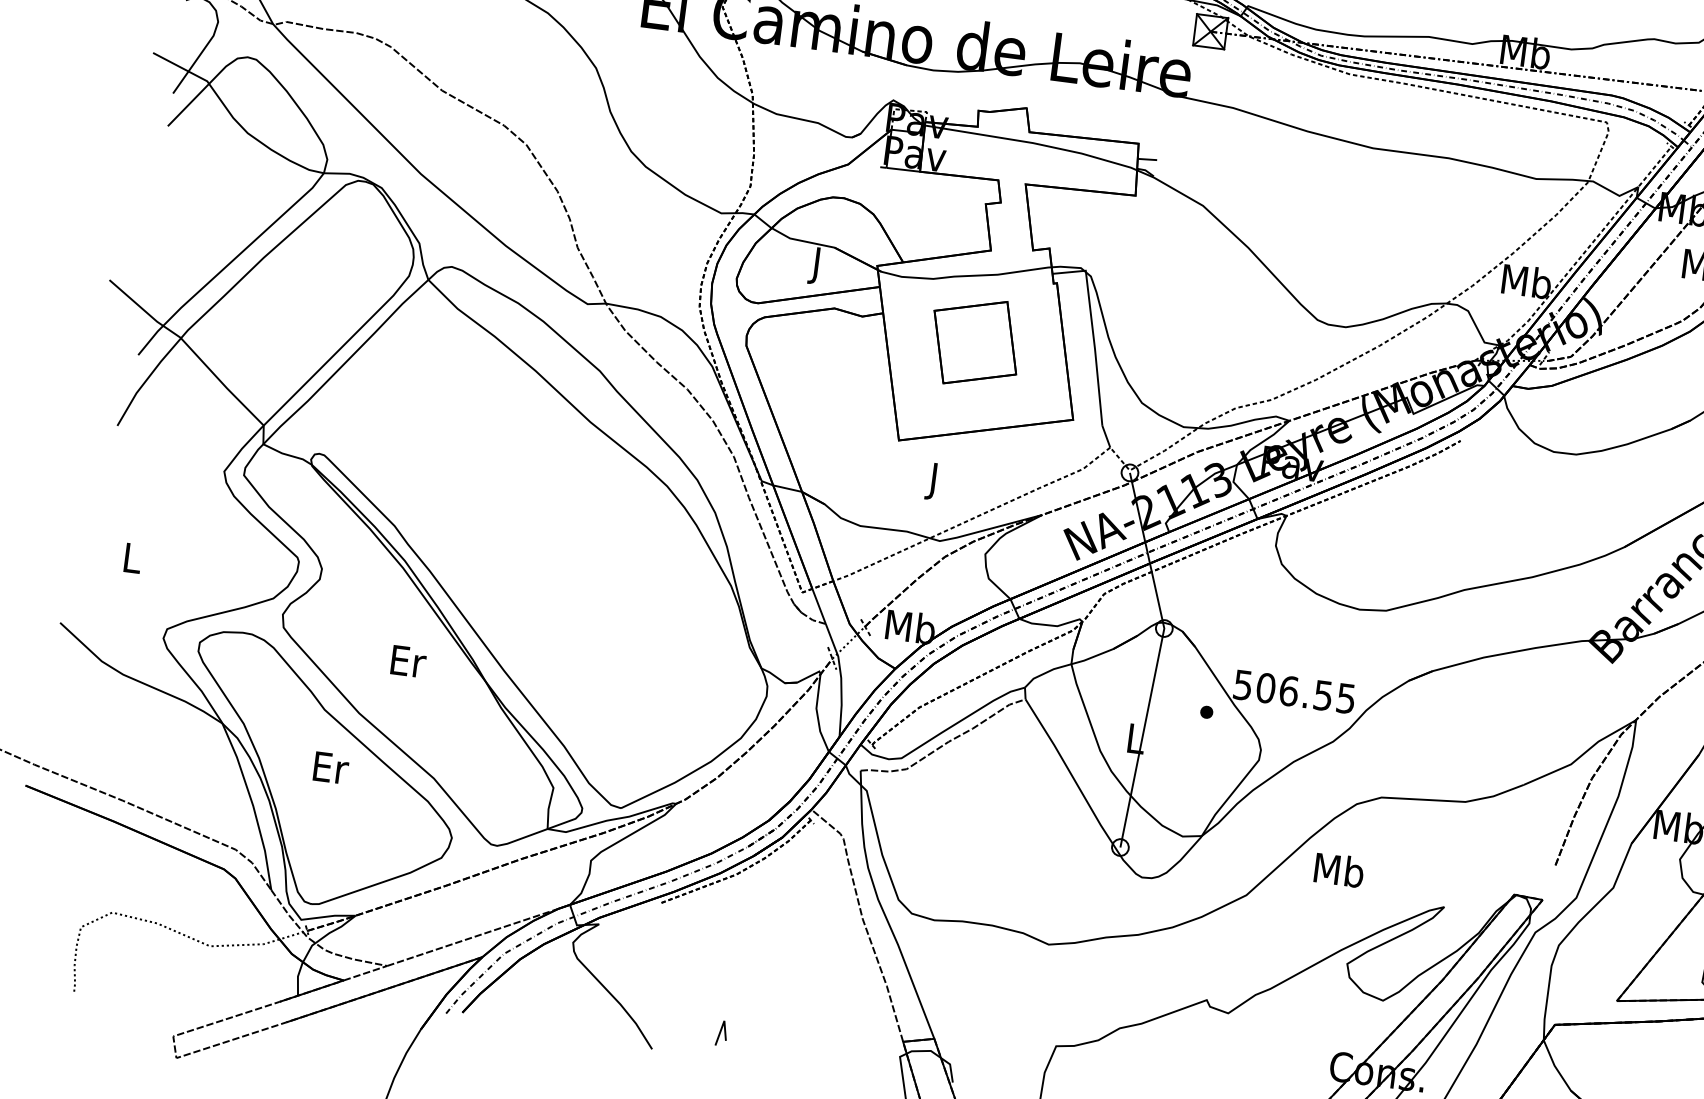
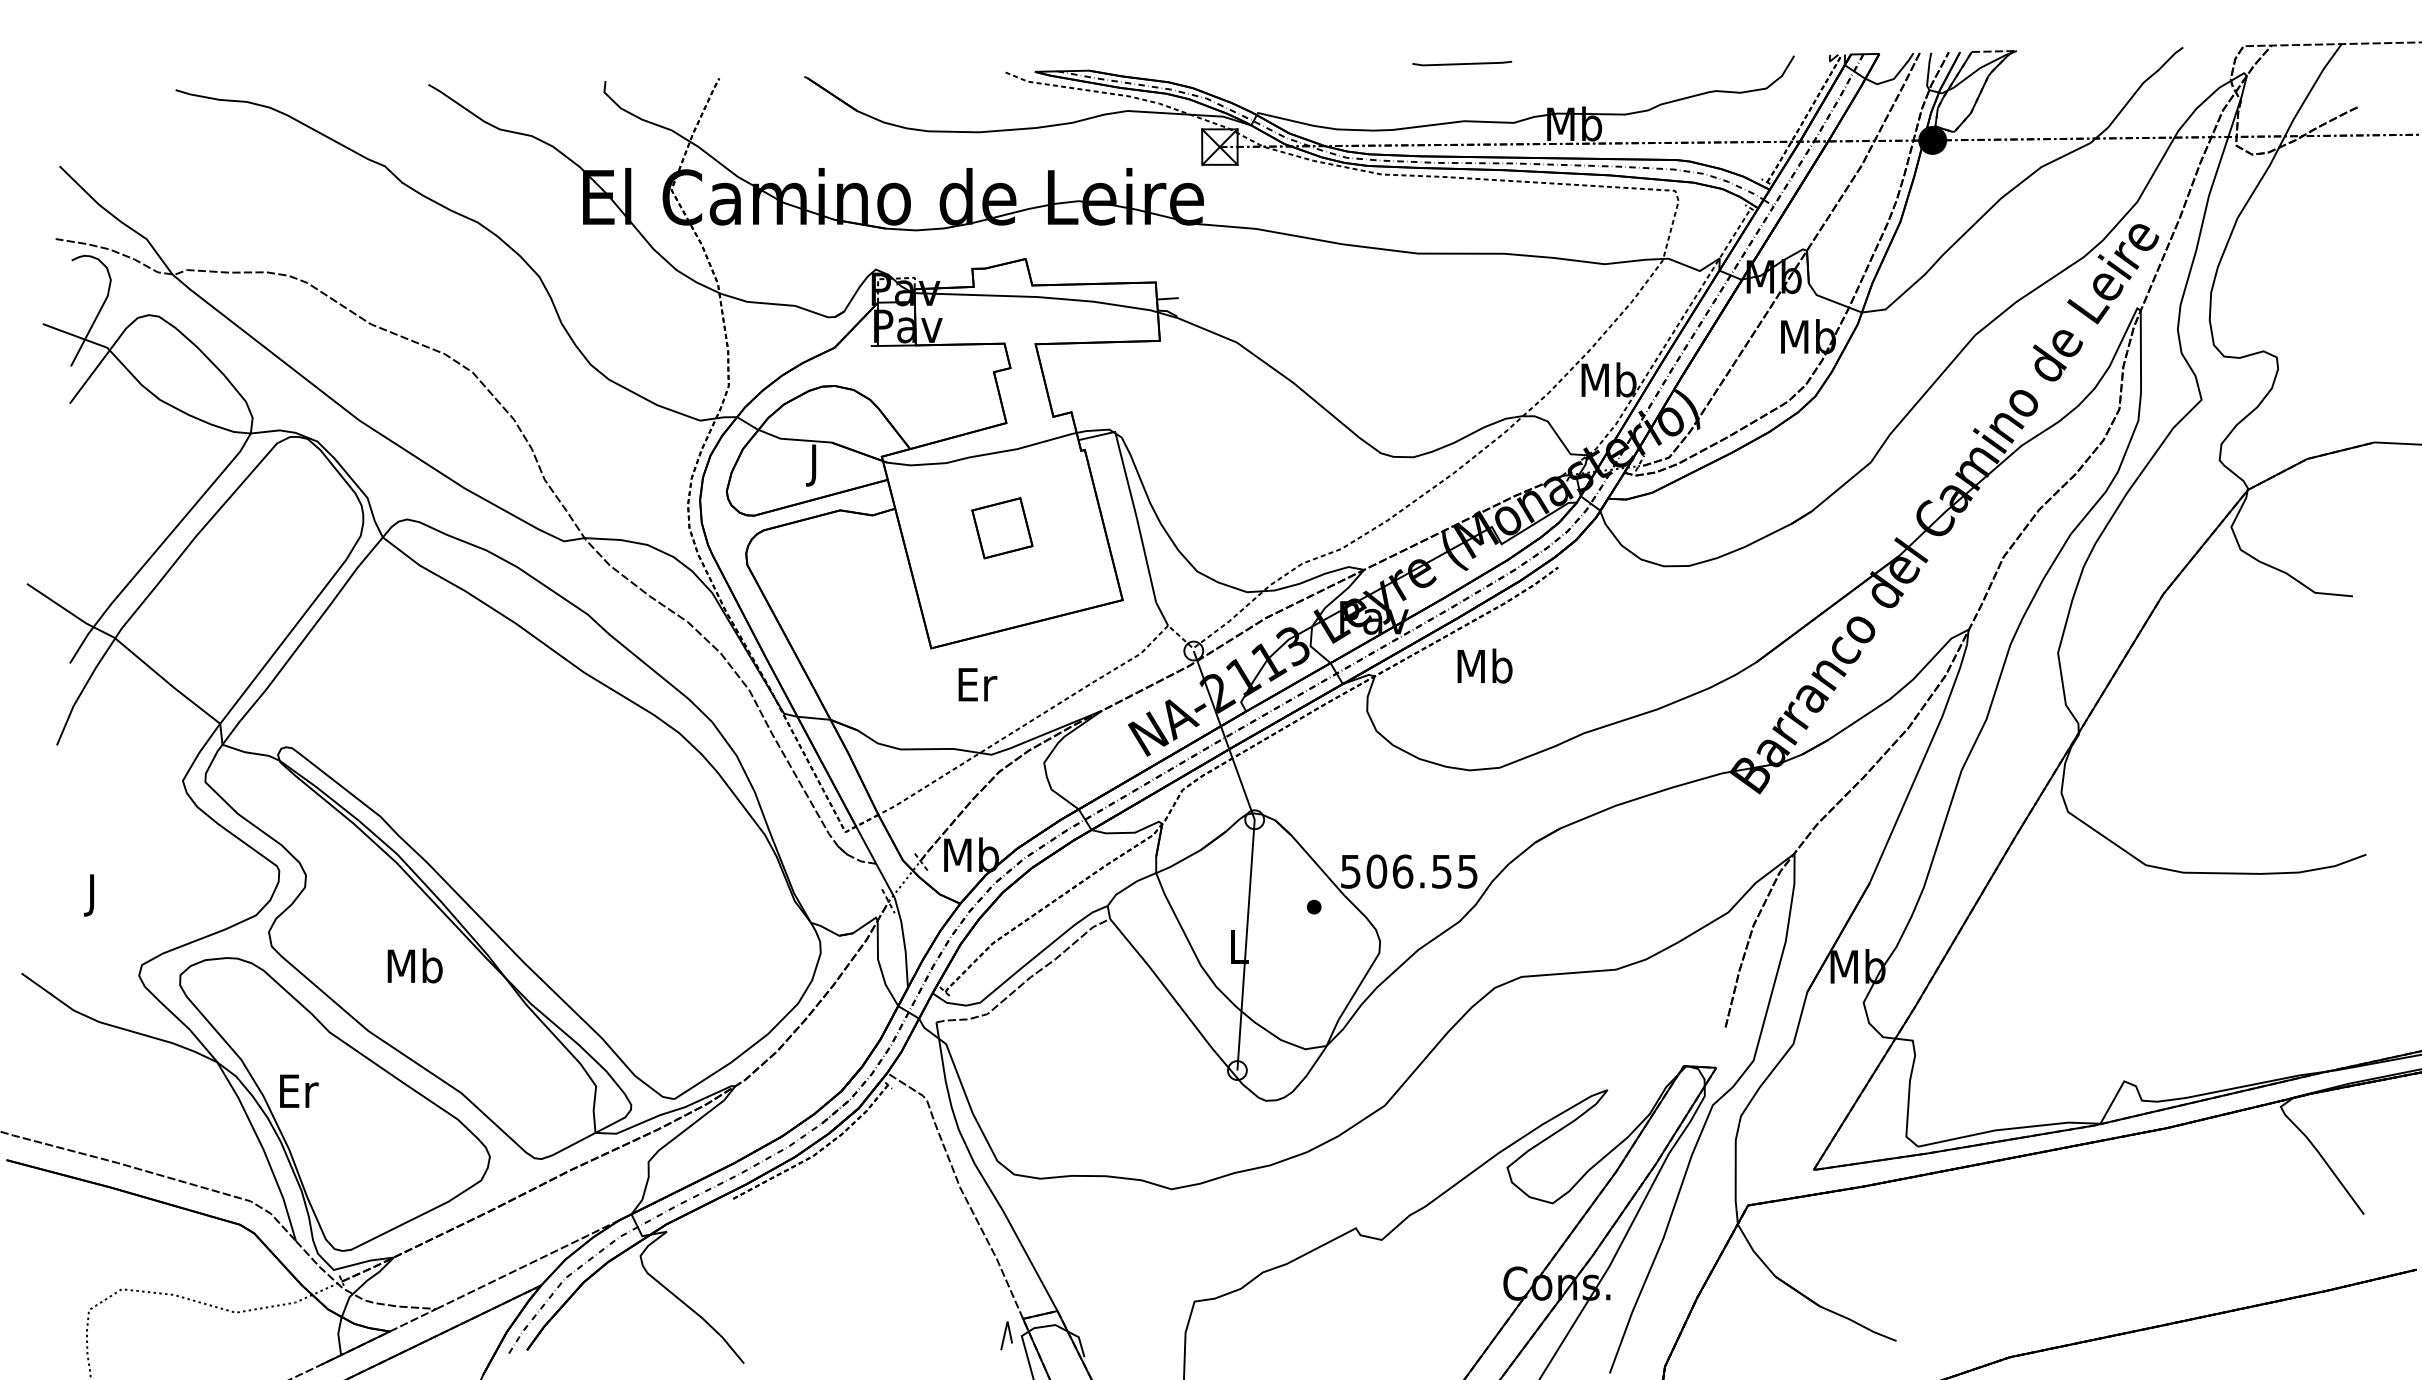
part: (975, 342) -> (1002, 528), size x0.6
text: (934, 481) -> (977, 689), J -> Er
text: (132, 562) -> (93, 895), L -> J
text: (407, 660) -> (414, 965), Er -> Mb
text: (331, 767) -> (299, 1090), moved
text: (1338, 869) -> (1484, 665), moved
line: (720, 1033) -> (1005, 1335), moved

